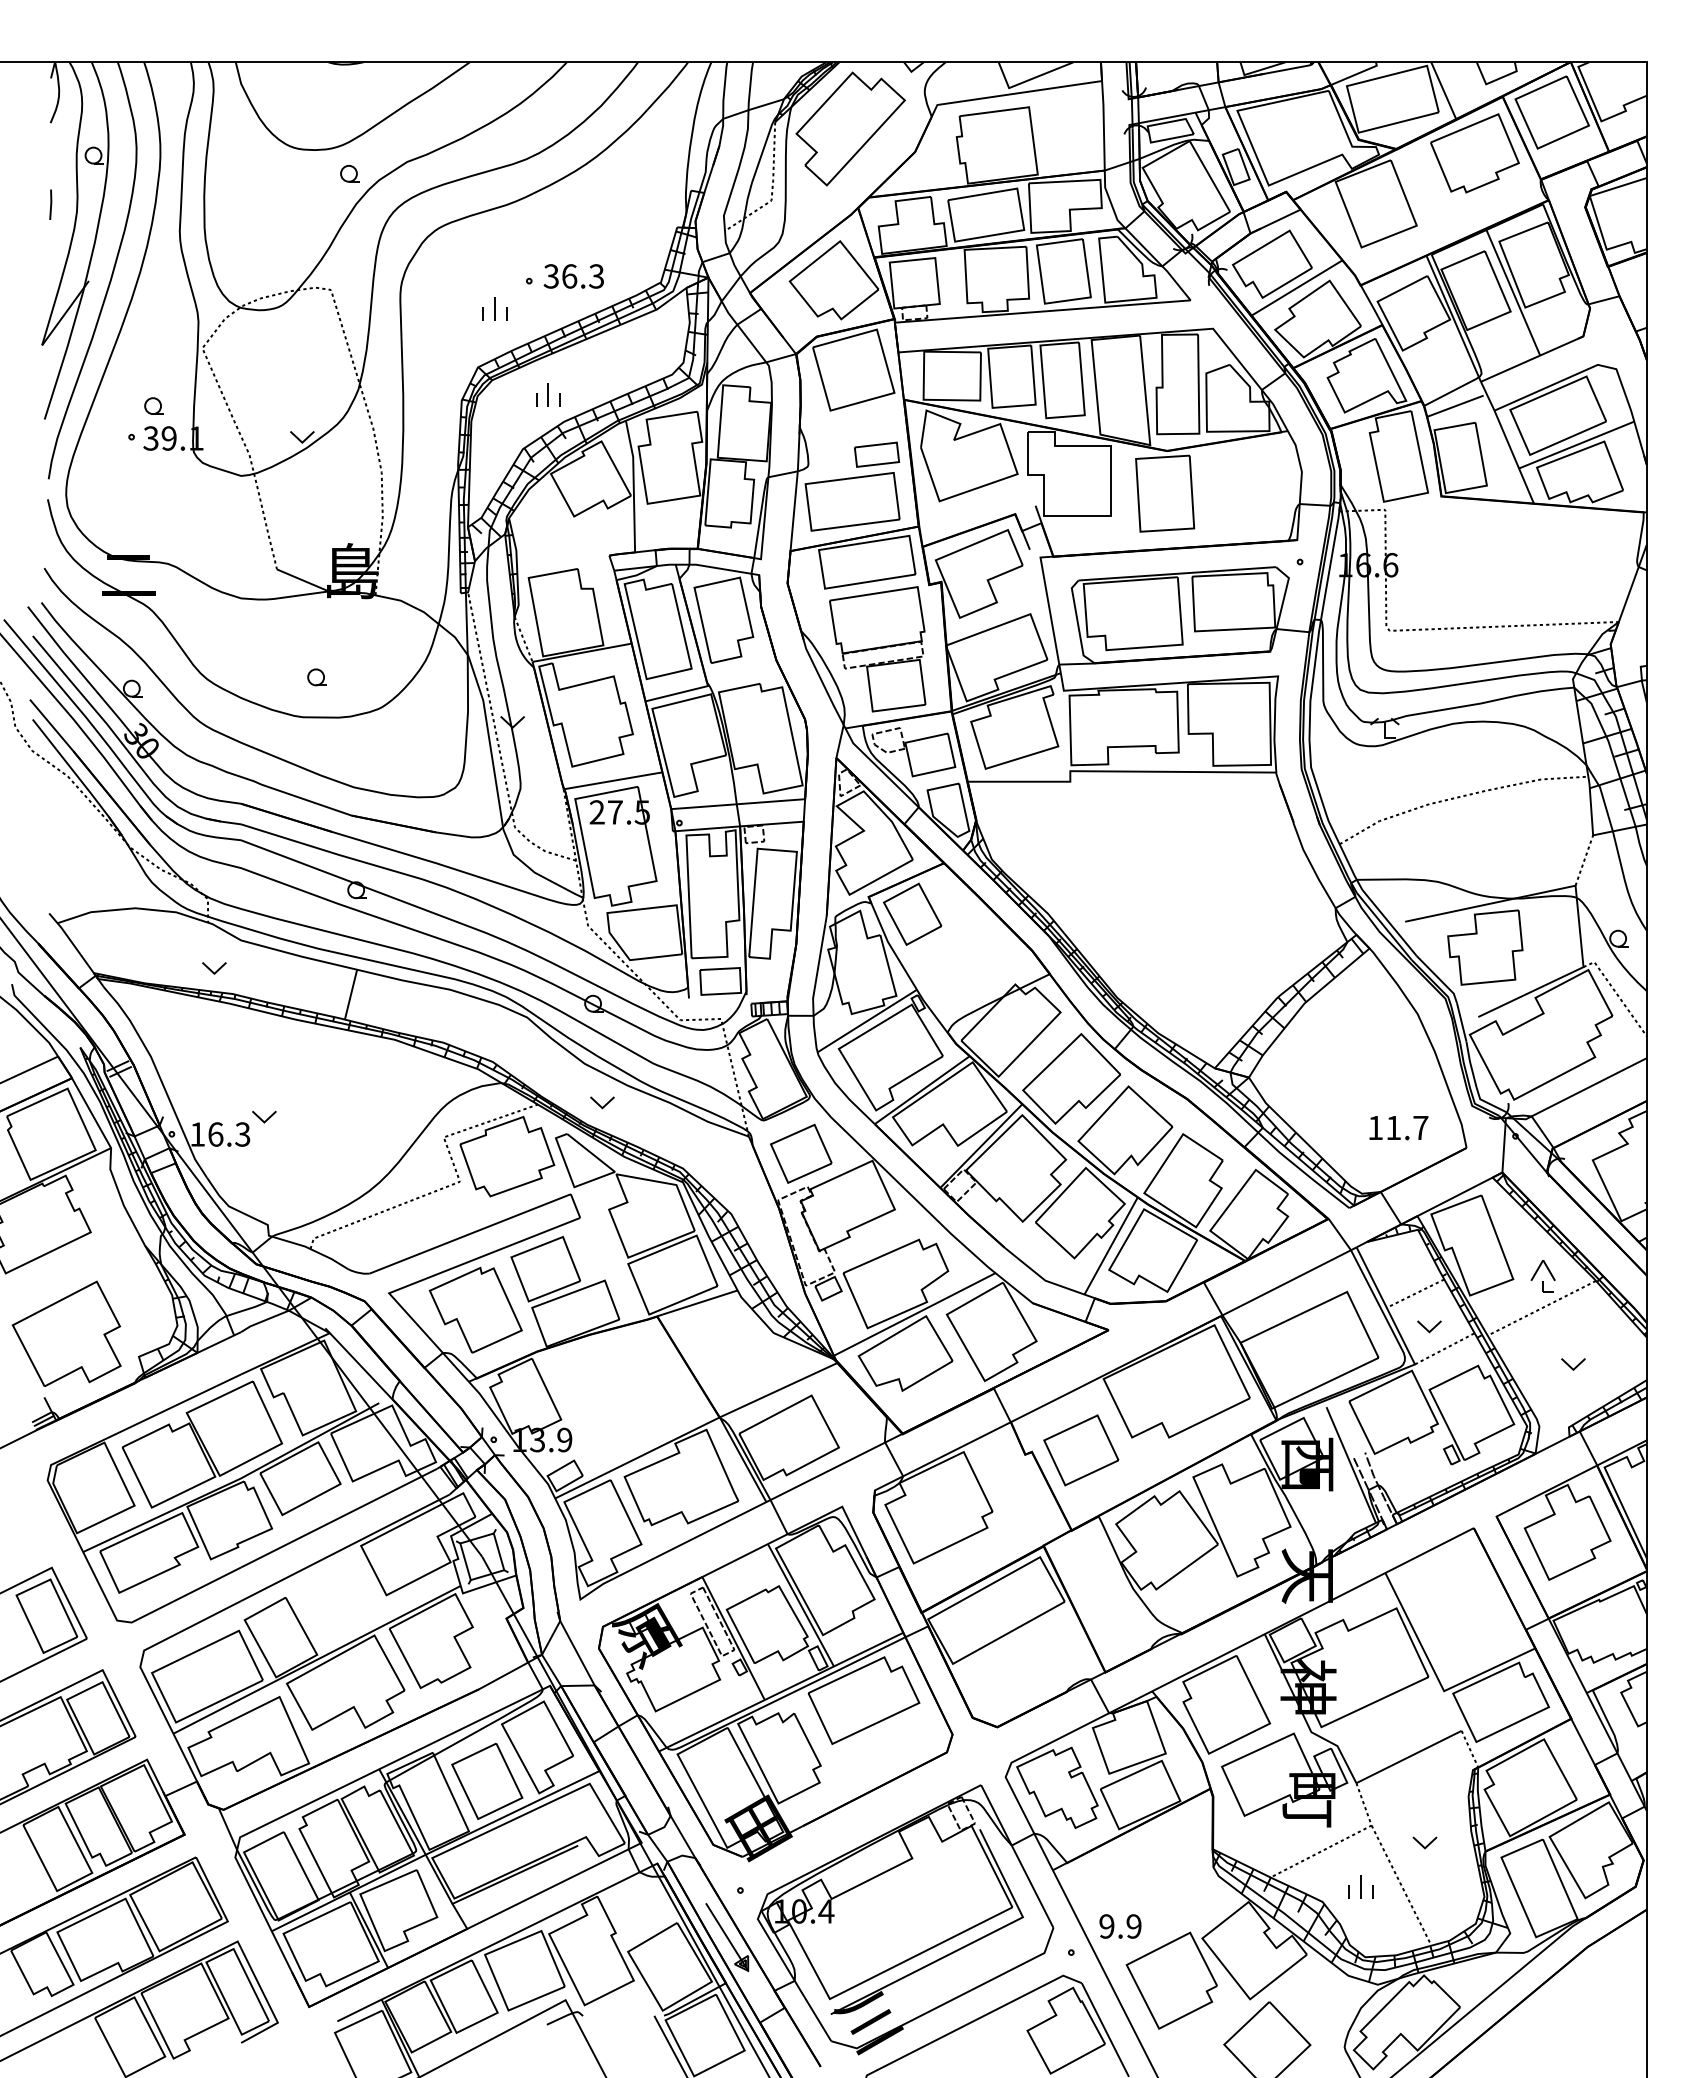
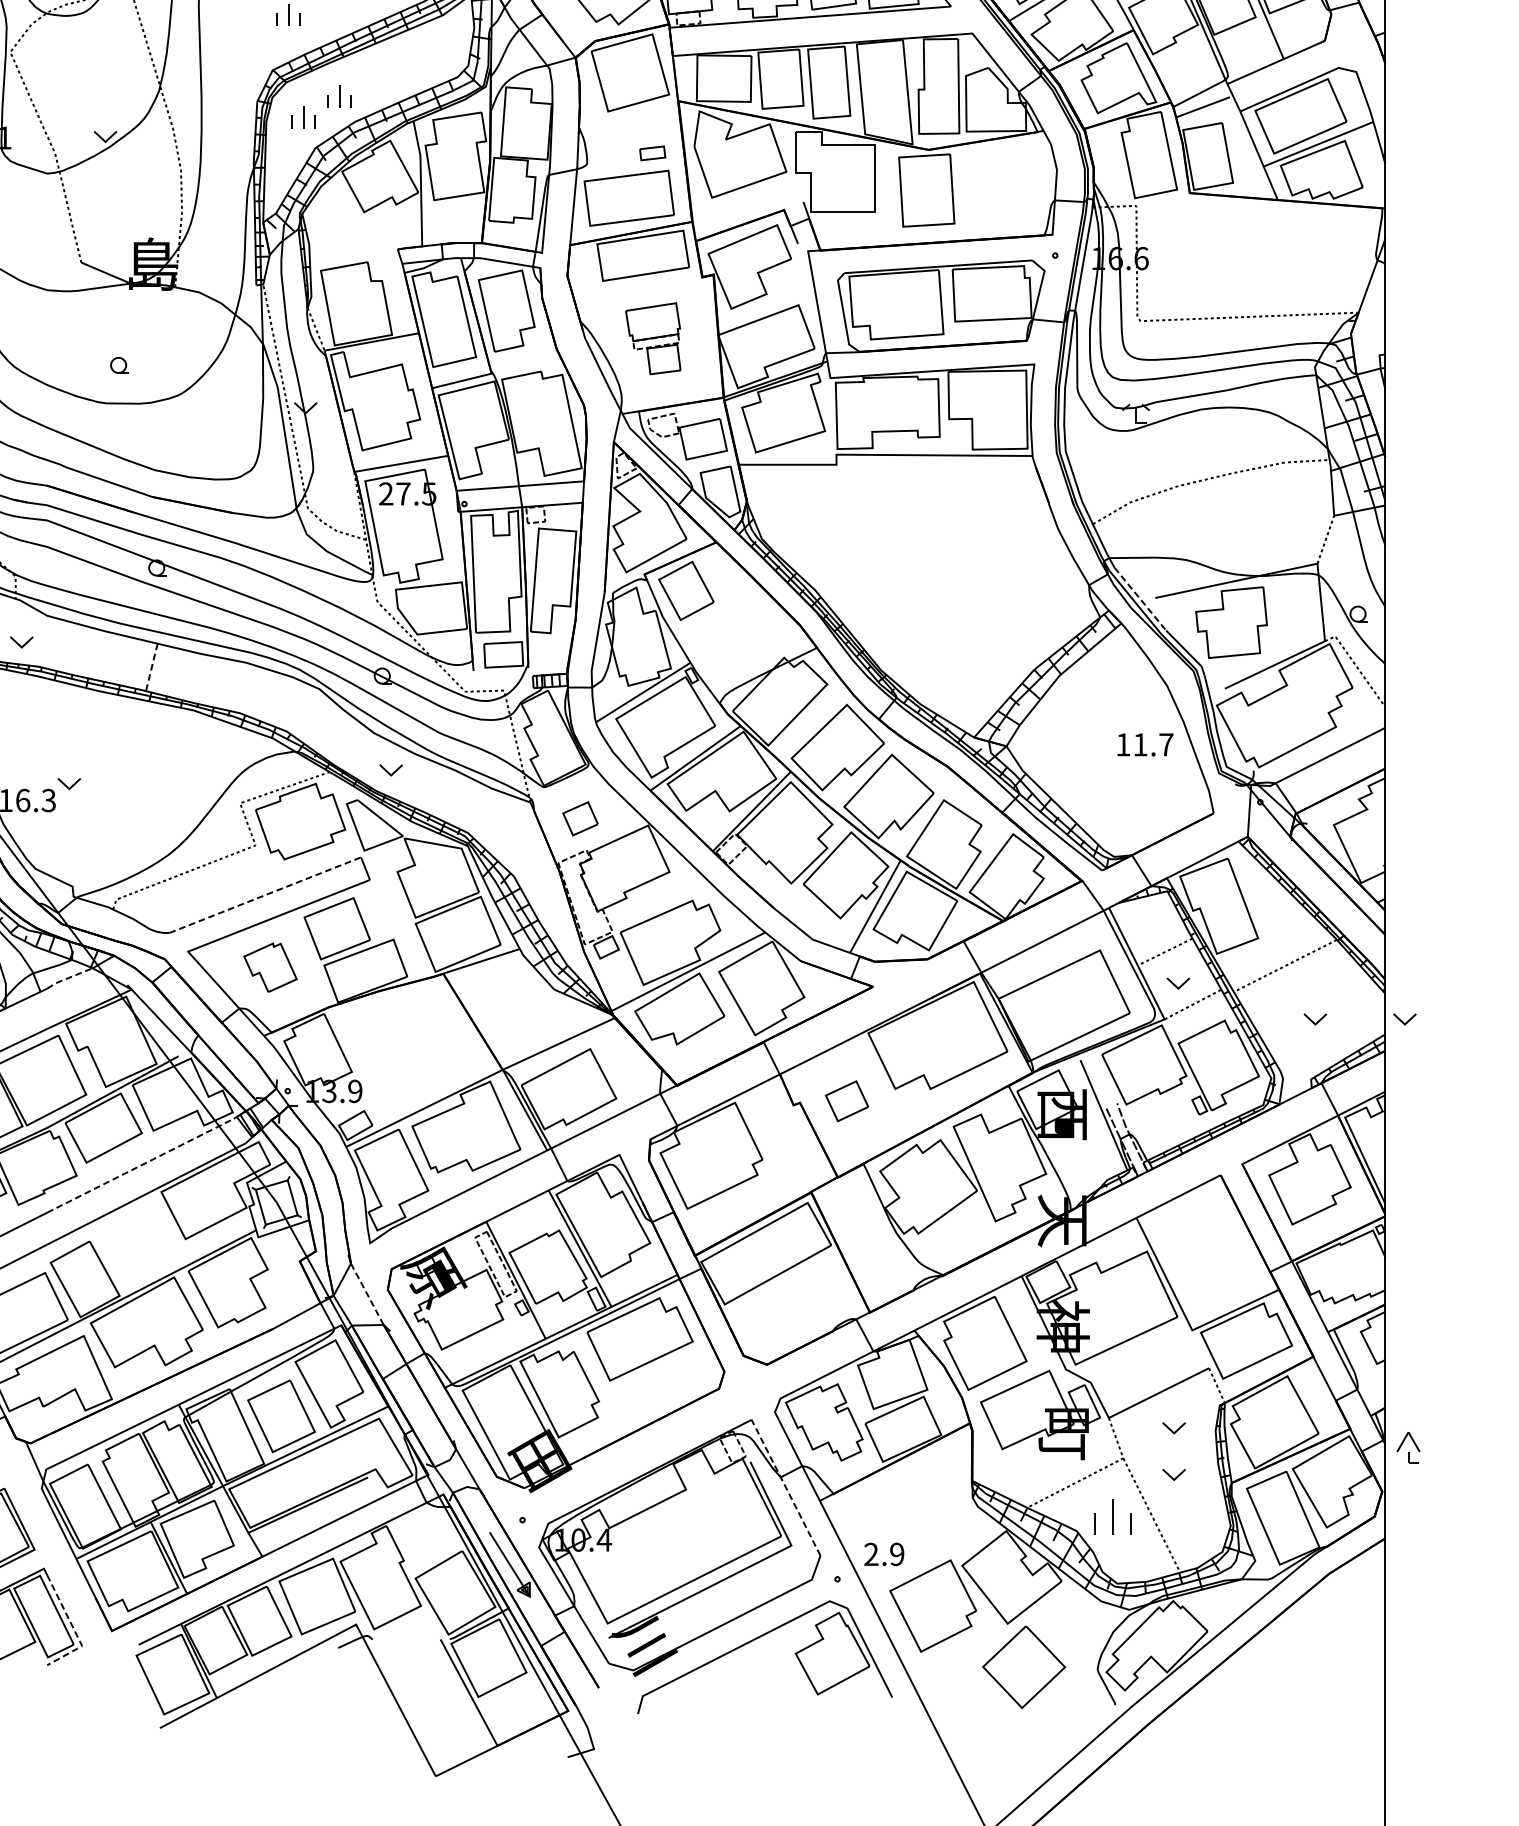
part: (510, 416) -> (303, 117), added
part: (877, 454) -> (652, 153), size x0.6
part: (877, 649) -> (652, 338), size x0.6
line: (1389, 922) -> (1140, 598), solid -> dashed
line: (351, 994) -> (152, 667), solid -> dashed
text: (1398, 1128) -> (1145, 745), moved
part: (801, 1153) -> (580, 818), size x0.6
line: (470, 1233) -> (265, 894), solid -> dashed
part: (1542, 1276) -> (1407, 1447), moved
part: (475, 1309) -> (270, 967), size x0.6
line: (264, 1320) -> (69, 977), solid -> dashed
part: (1667, 1364) -> (1404, 1019), added
part: (1081, 1450) -> (847, 1101), size x0.6
line: (339, 1518) -> (140, 1166), solid -> dashed
line: (577, 1653) -> (367, 1294), solid -> dashed
part: (1424, 1793) -> (1173, 1427), added
line: (1017, 1856) -> (786, 1487), solid -> dashed
part: (1360, 1886) -> (1112, 1516), size x1.6
text: (1106, 1926) -> (870, 1554), 9.9 -> 2.9
line: (269, 2005) -> (74, 1629), solid -> dashed

